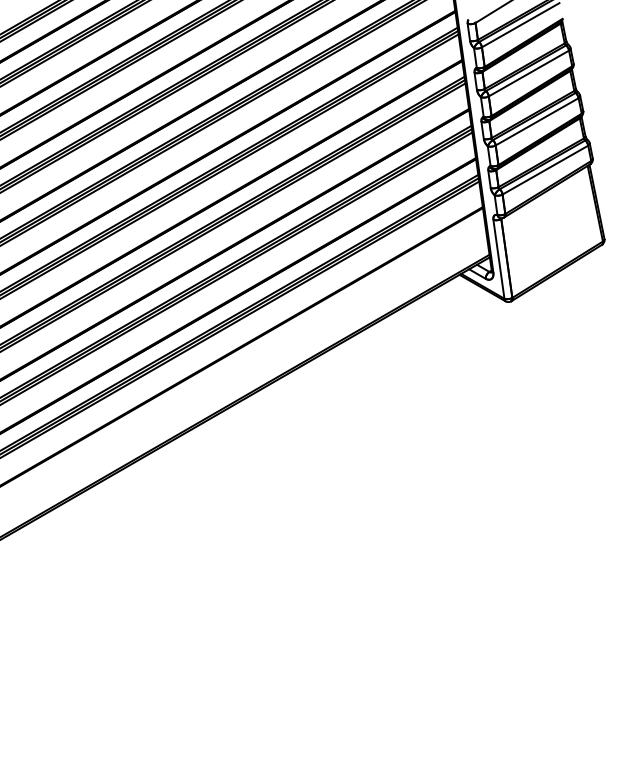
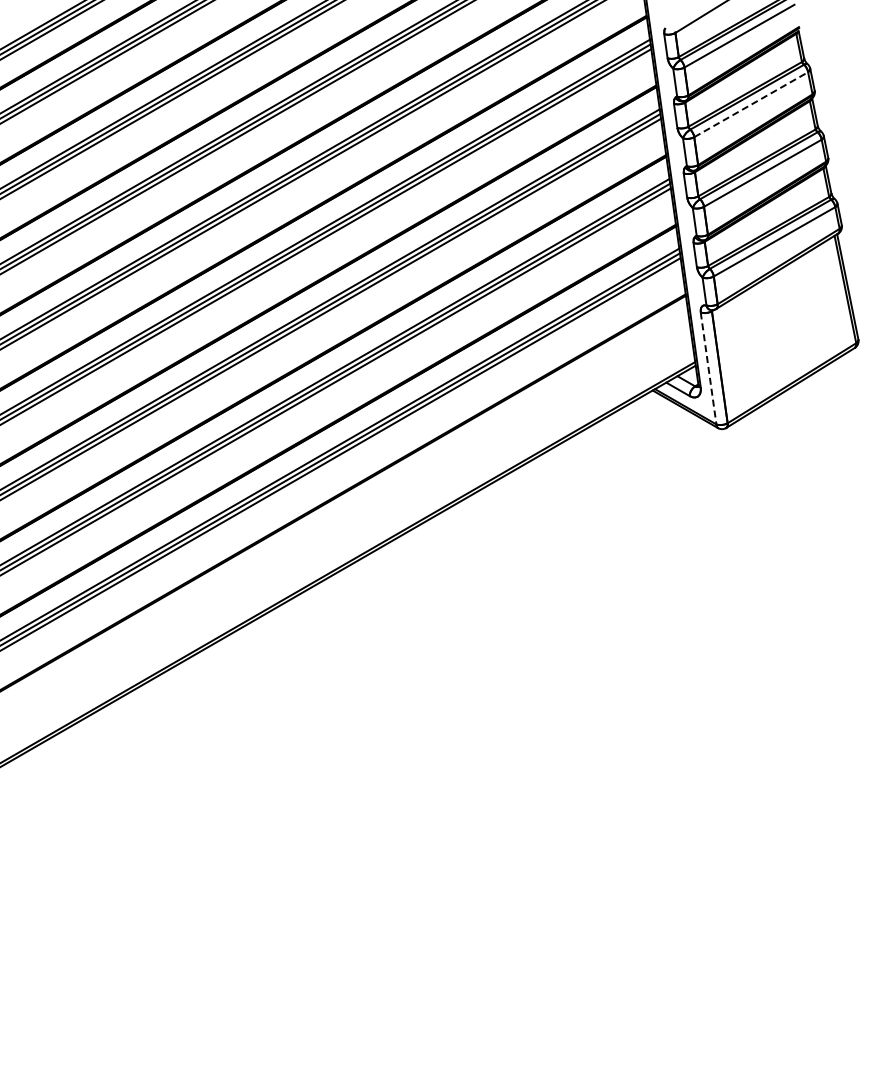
line: (529, 73) -> (751, 104), solid -> dashed
line: (498, 259) -> (708, 368), solid -> dashed

